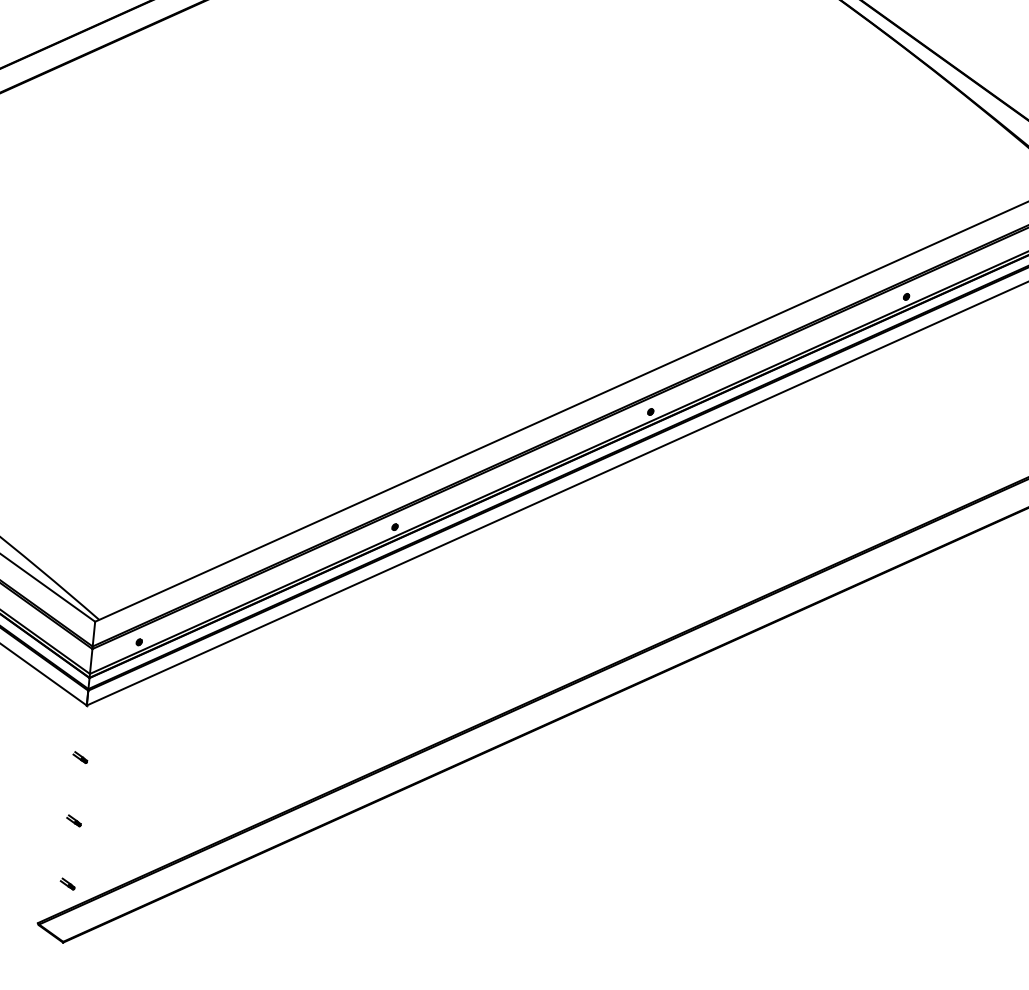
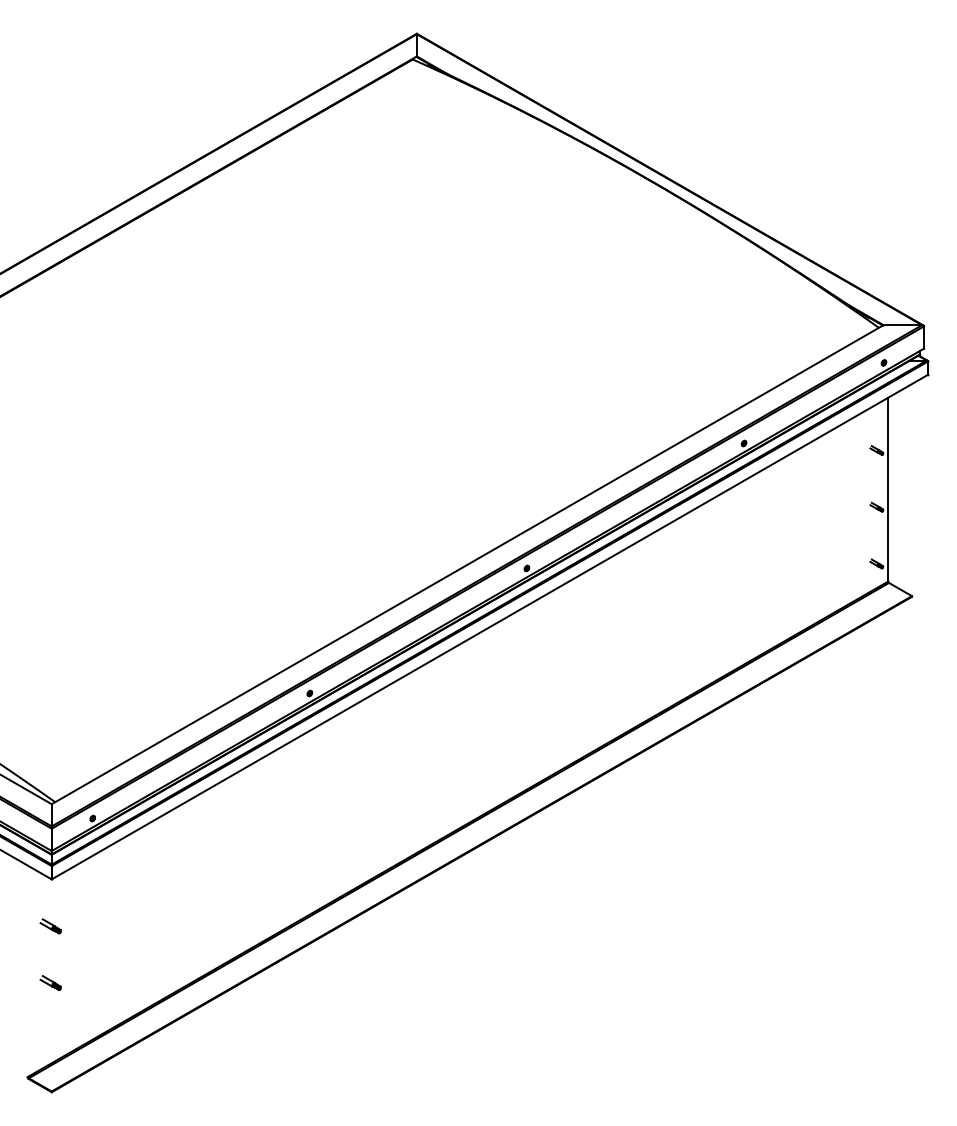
part: (80, 756) -> (50, 925), size x1.6
part: (73, 820) -> (50, 982), size x1.6
part: (67, 883) -> (50, 1039), removed

